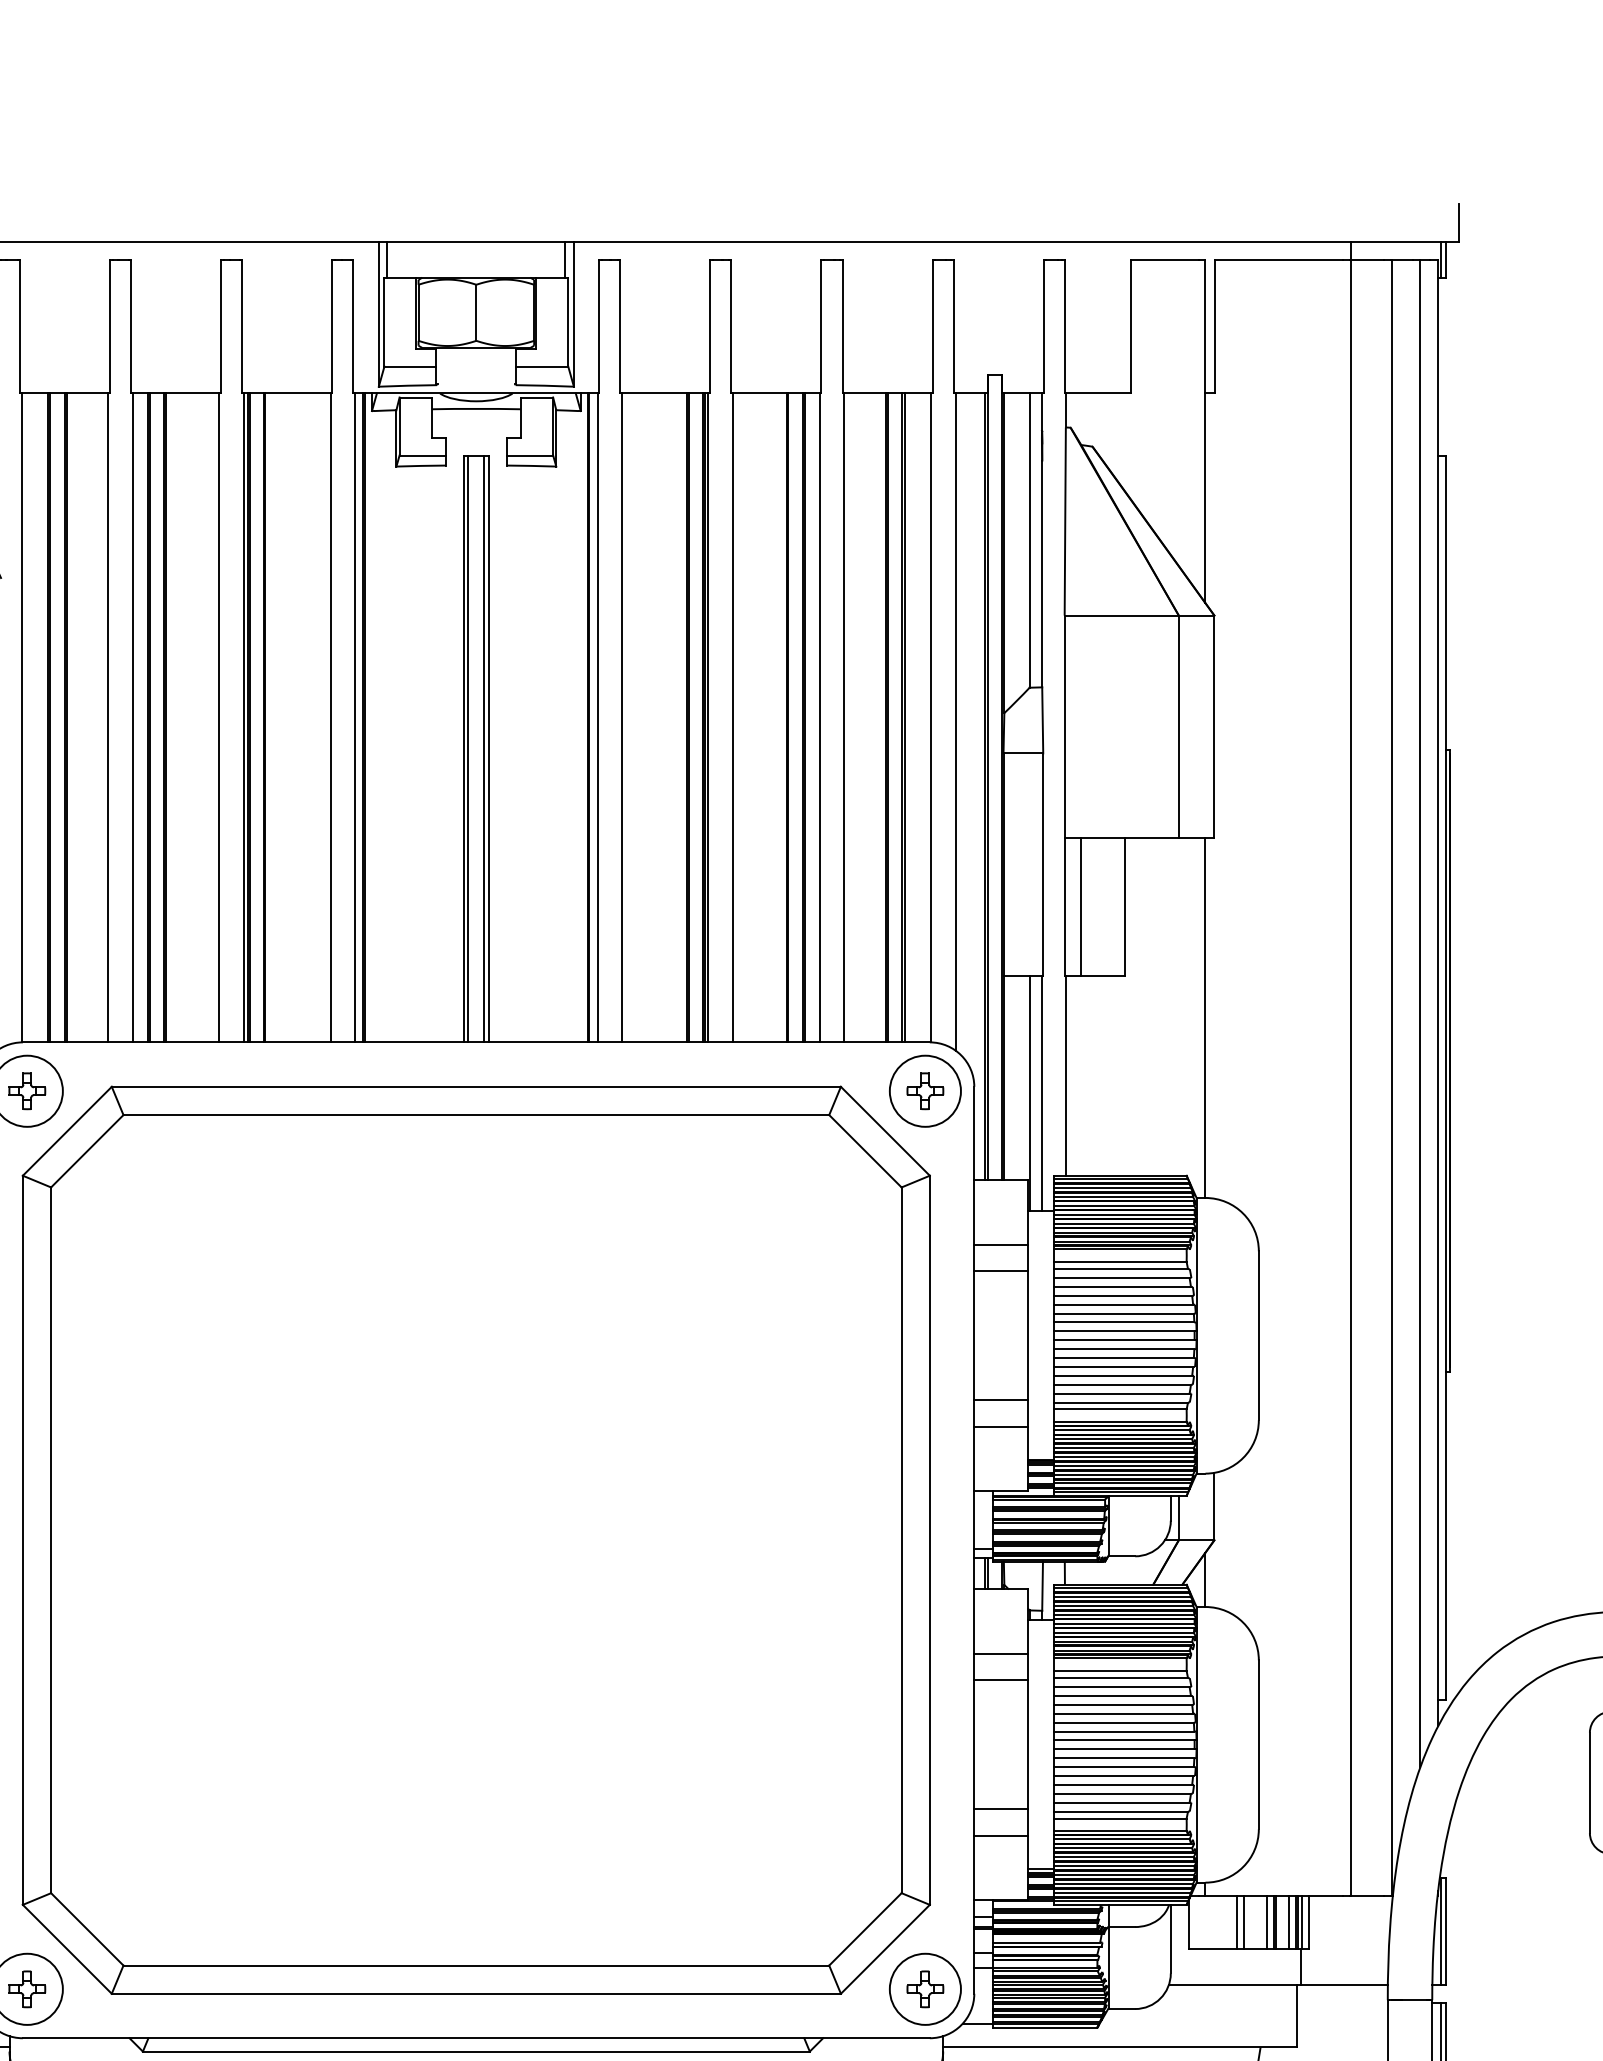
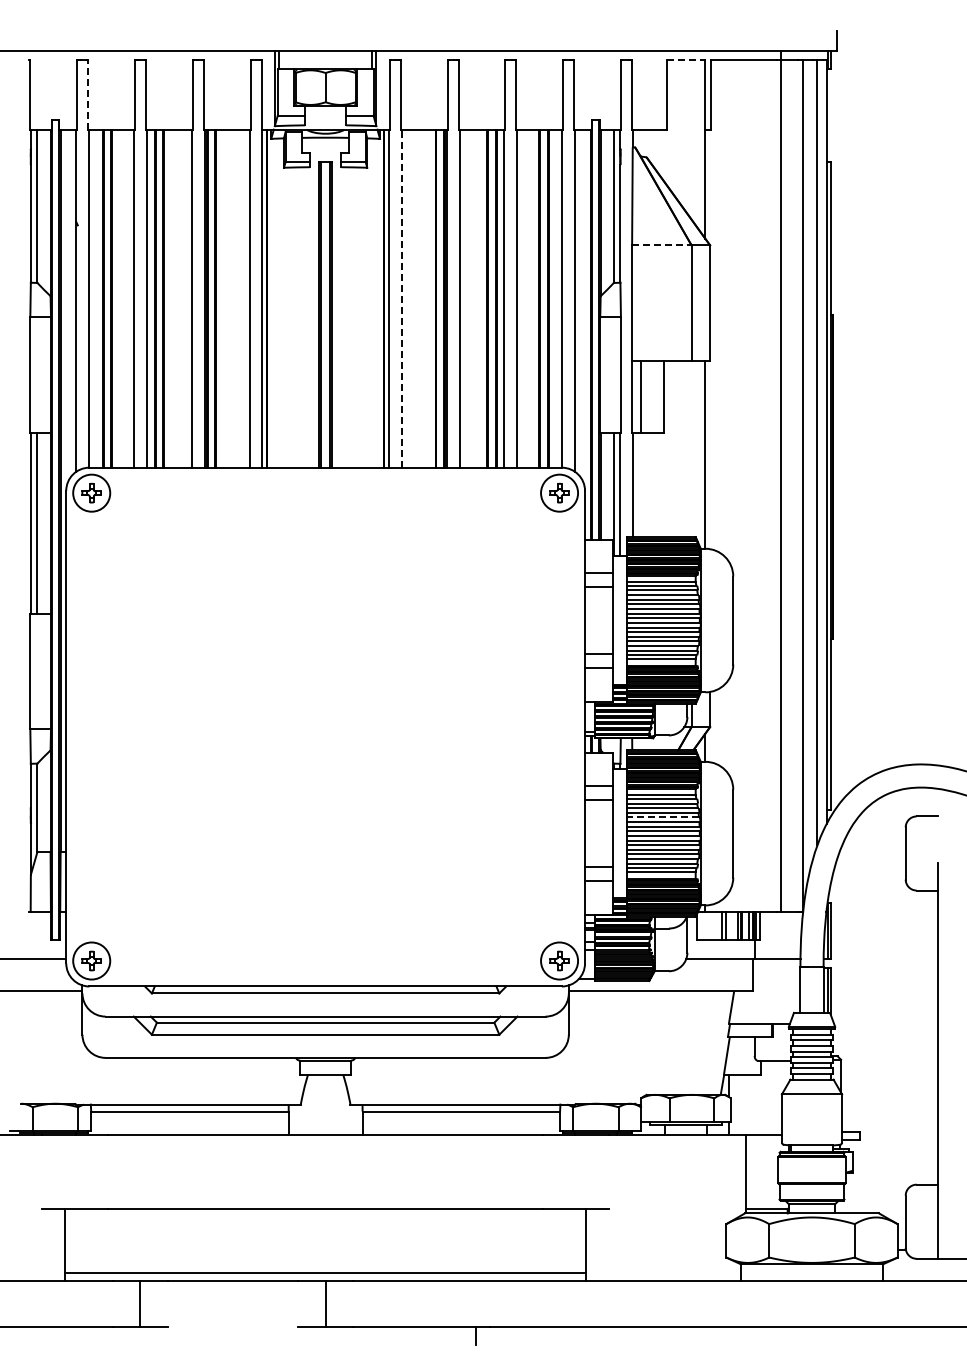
line: (1165, 260) -> (684, 60), solid -> dashed
line: (21, 325) -> (88, 94), solid -> dashed
line: (1121, 615) -> (661, 245), solid -> dashed
line: (621, 717) -> (401, 298), solid -> dashed
part: (476, 1539) -> (325, 726), removed
line: (1122, 1713) -> (662, 817), solid -> dashed

